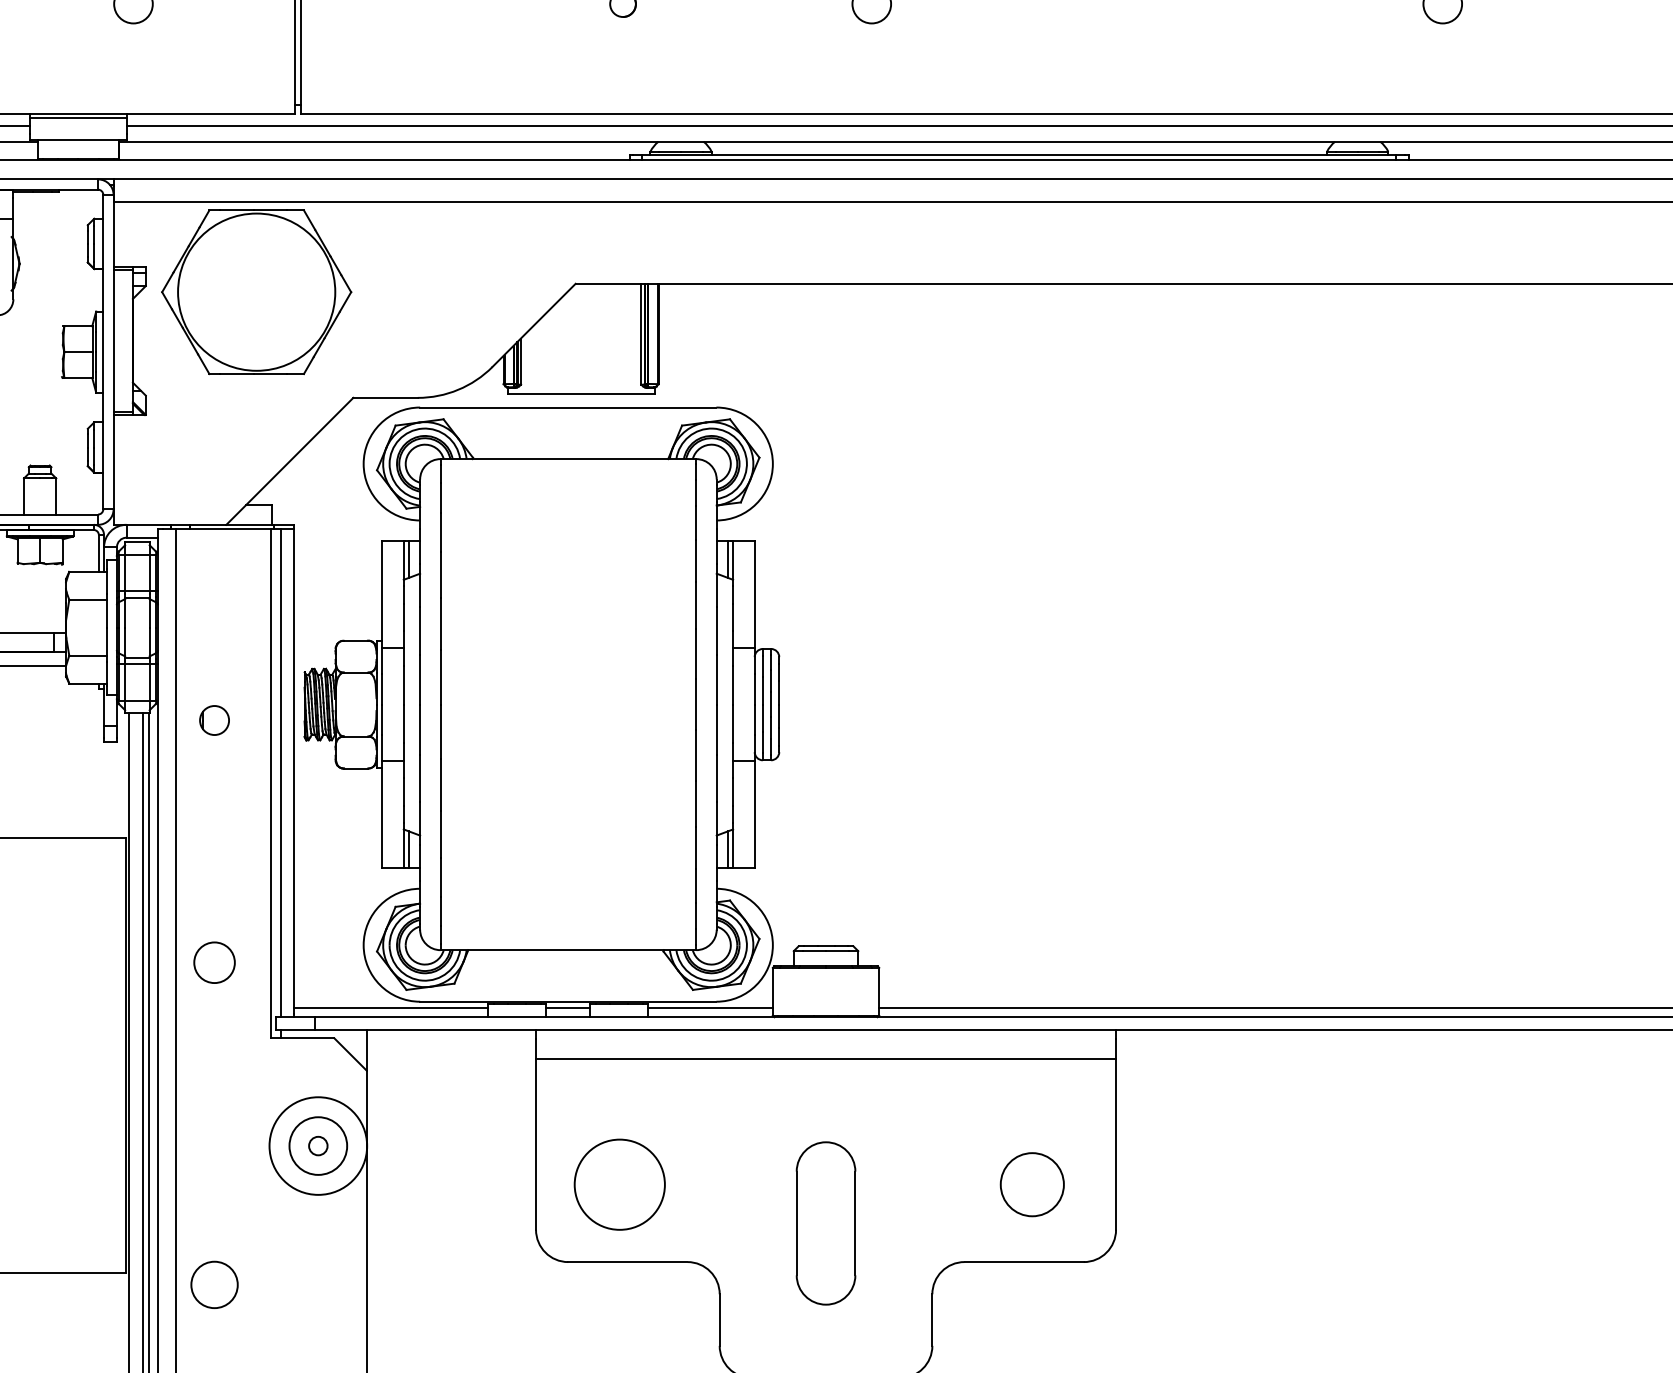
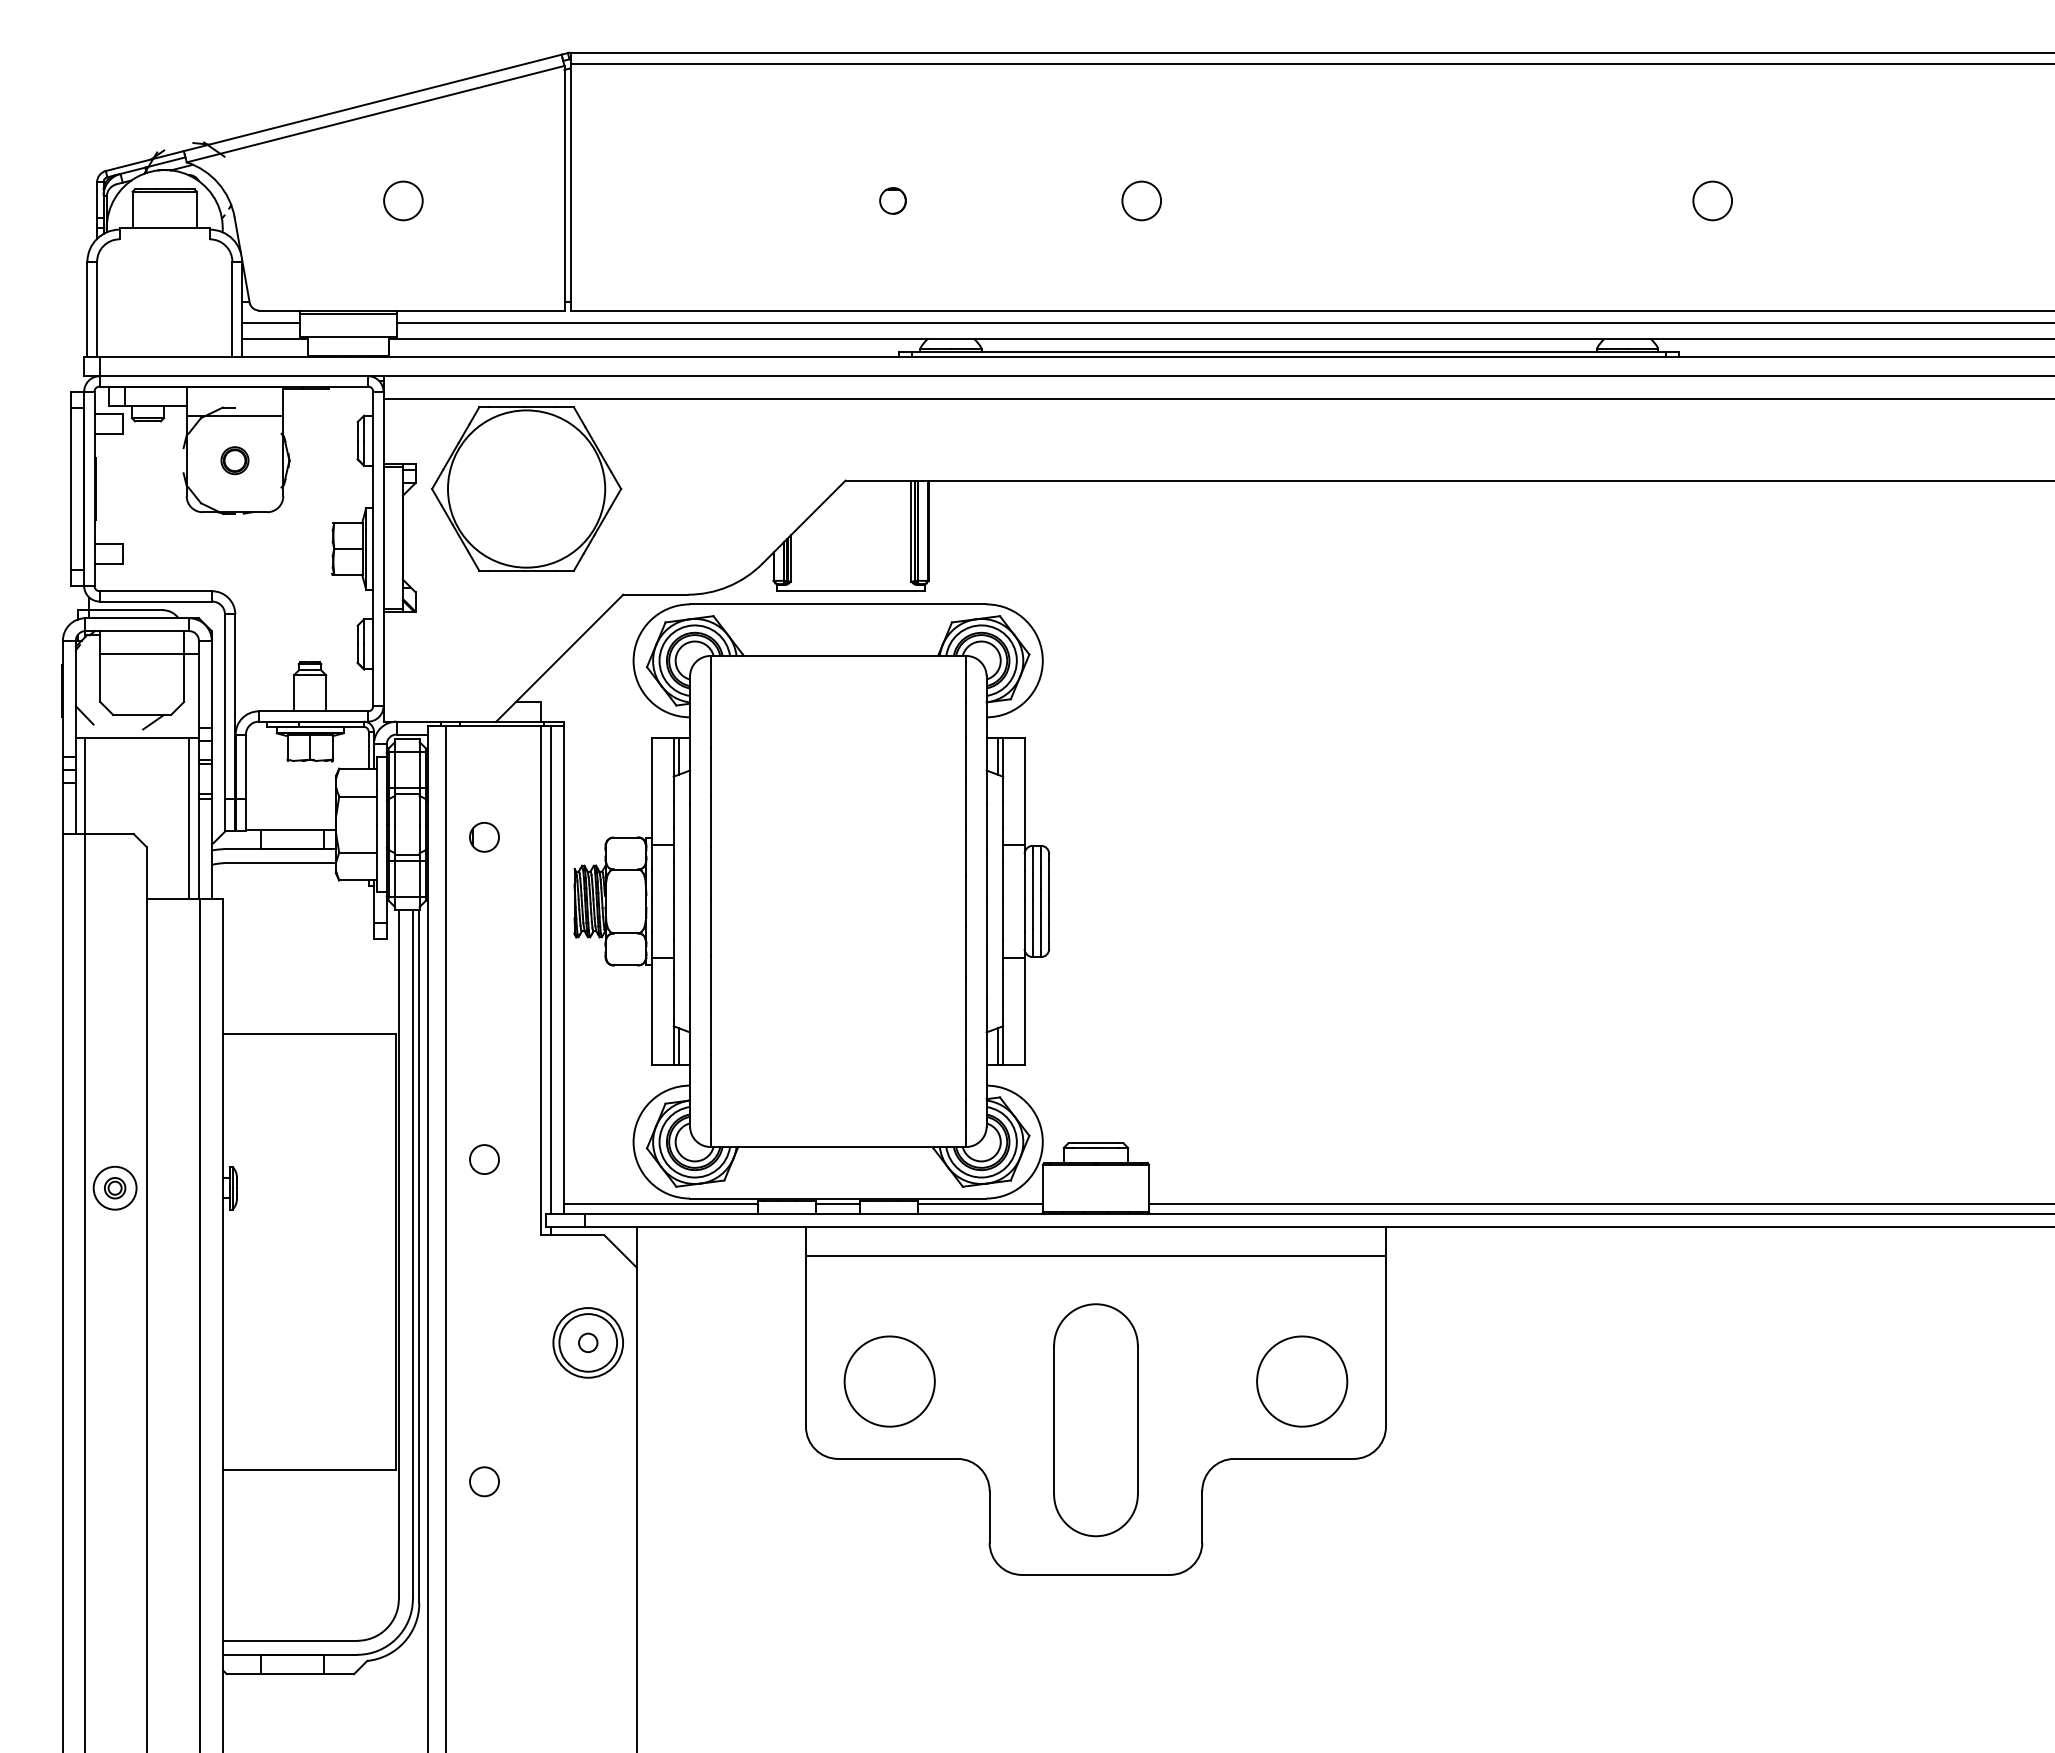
part: (214, 720) -> (484, 837), moved
circle: (214, 962) -> (484, 1159), size x0.71
circle: (318, 1145) -> (588, 1342), size x0.71
circle: (1032, 1184) -> (1302, 1381), size x1.43
part: (825, 1223) -> (1095, 1420), size x1.43
circle: (214, 1284) -> (484, 1481), size x0.62

